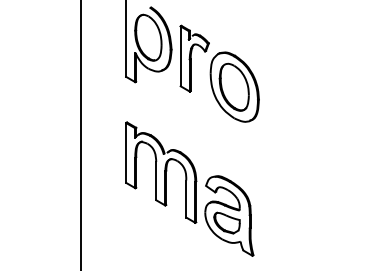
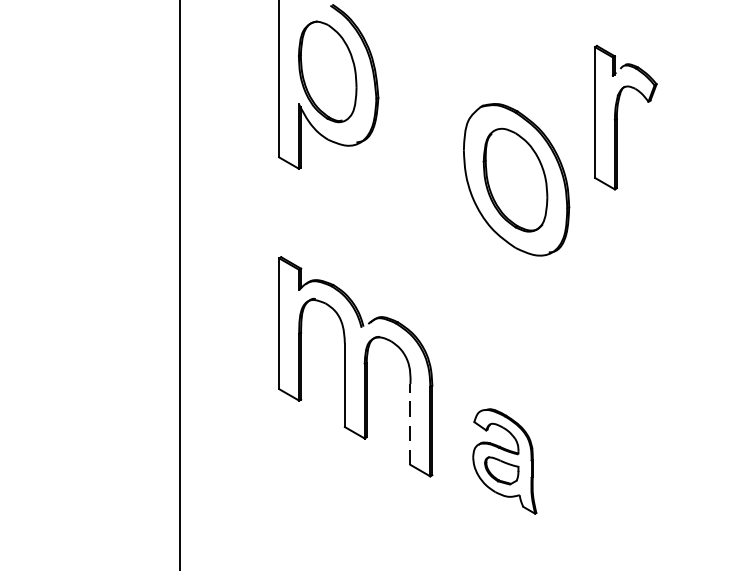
part: (194, 58) -> (625, 117), moved
line: (186, 199) -> (410, 425), solid -> dashed
part: (229, 215) -> (505, 460), size x0.6

